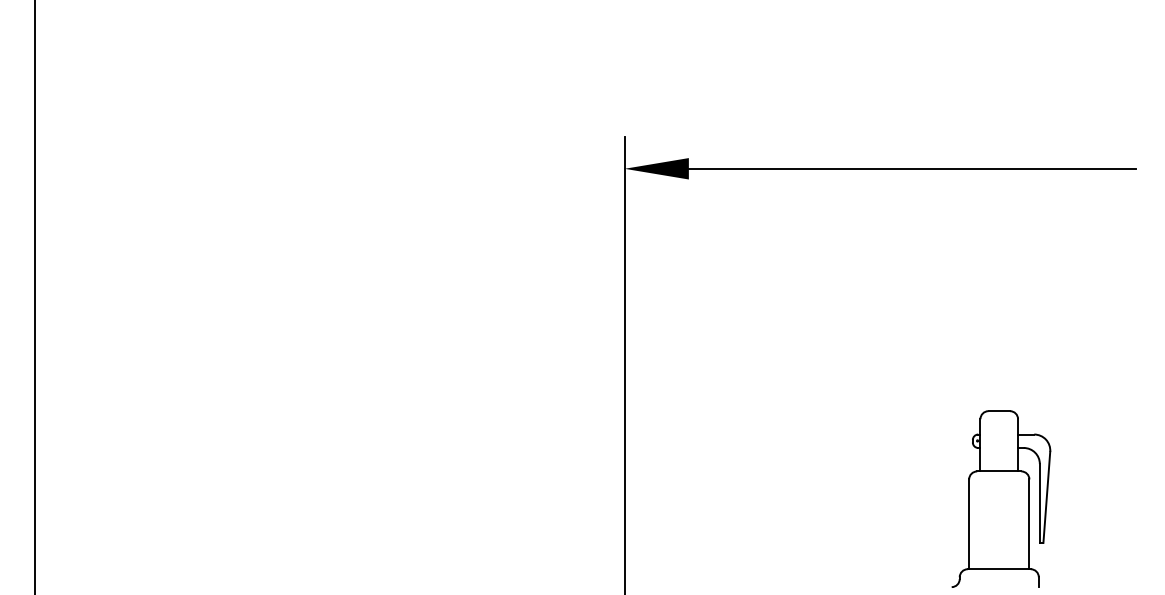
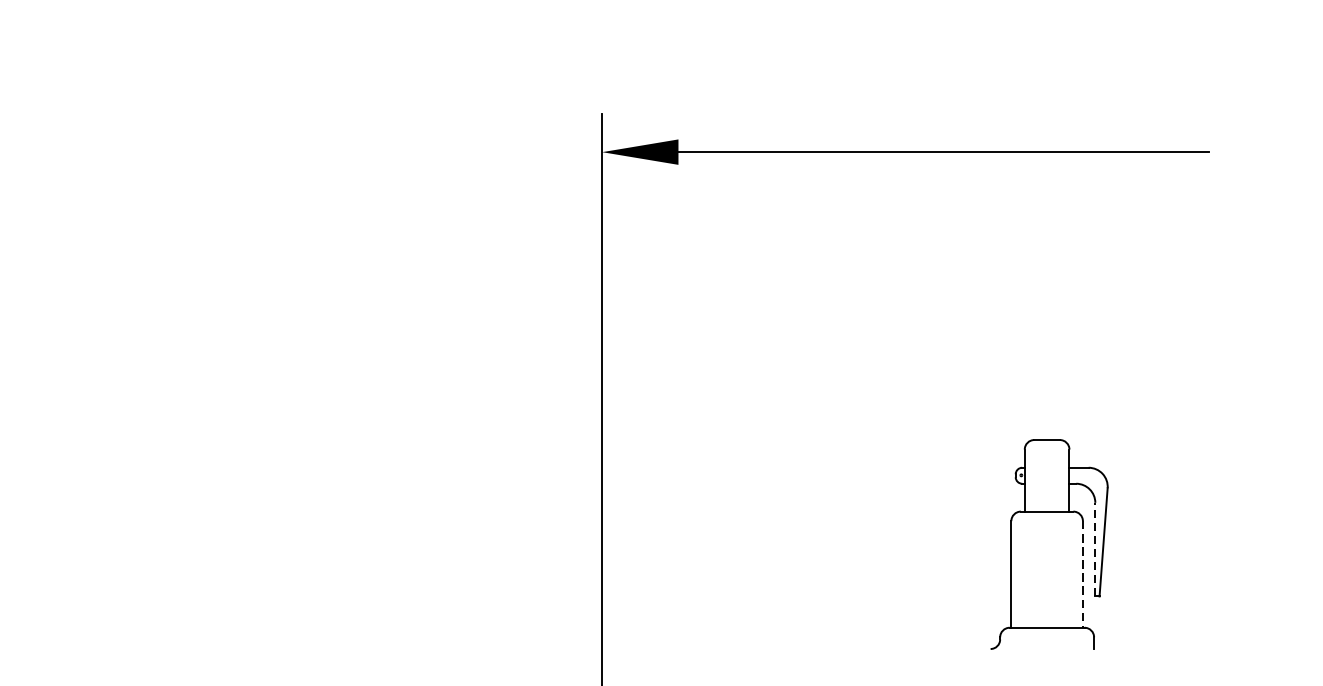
line: (1039, 502) -> (1094, 548), solid -> dashed
line: (1029, 524) -> (1083, 574), solid -> dashed

